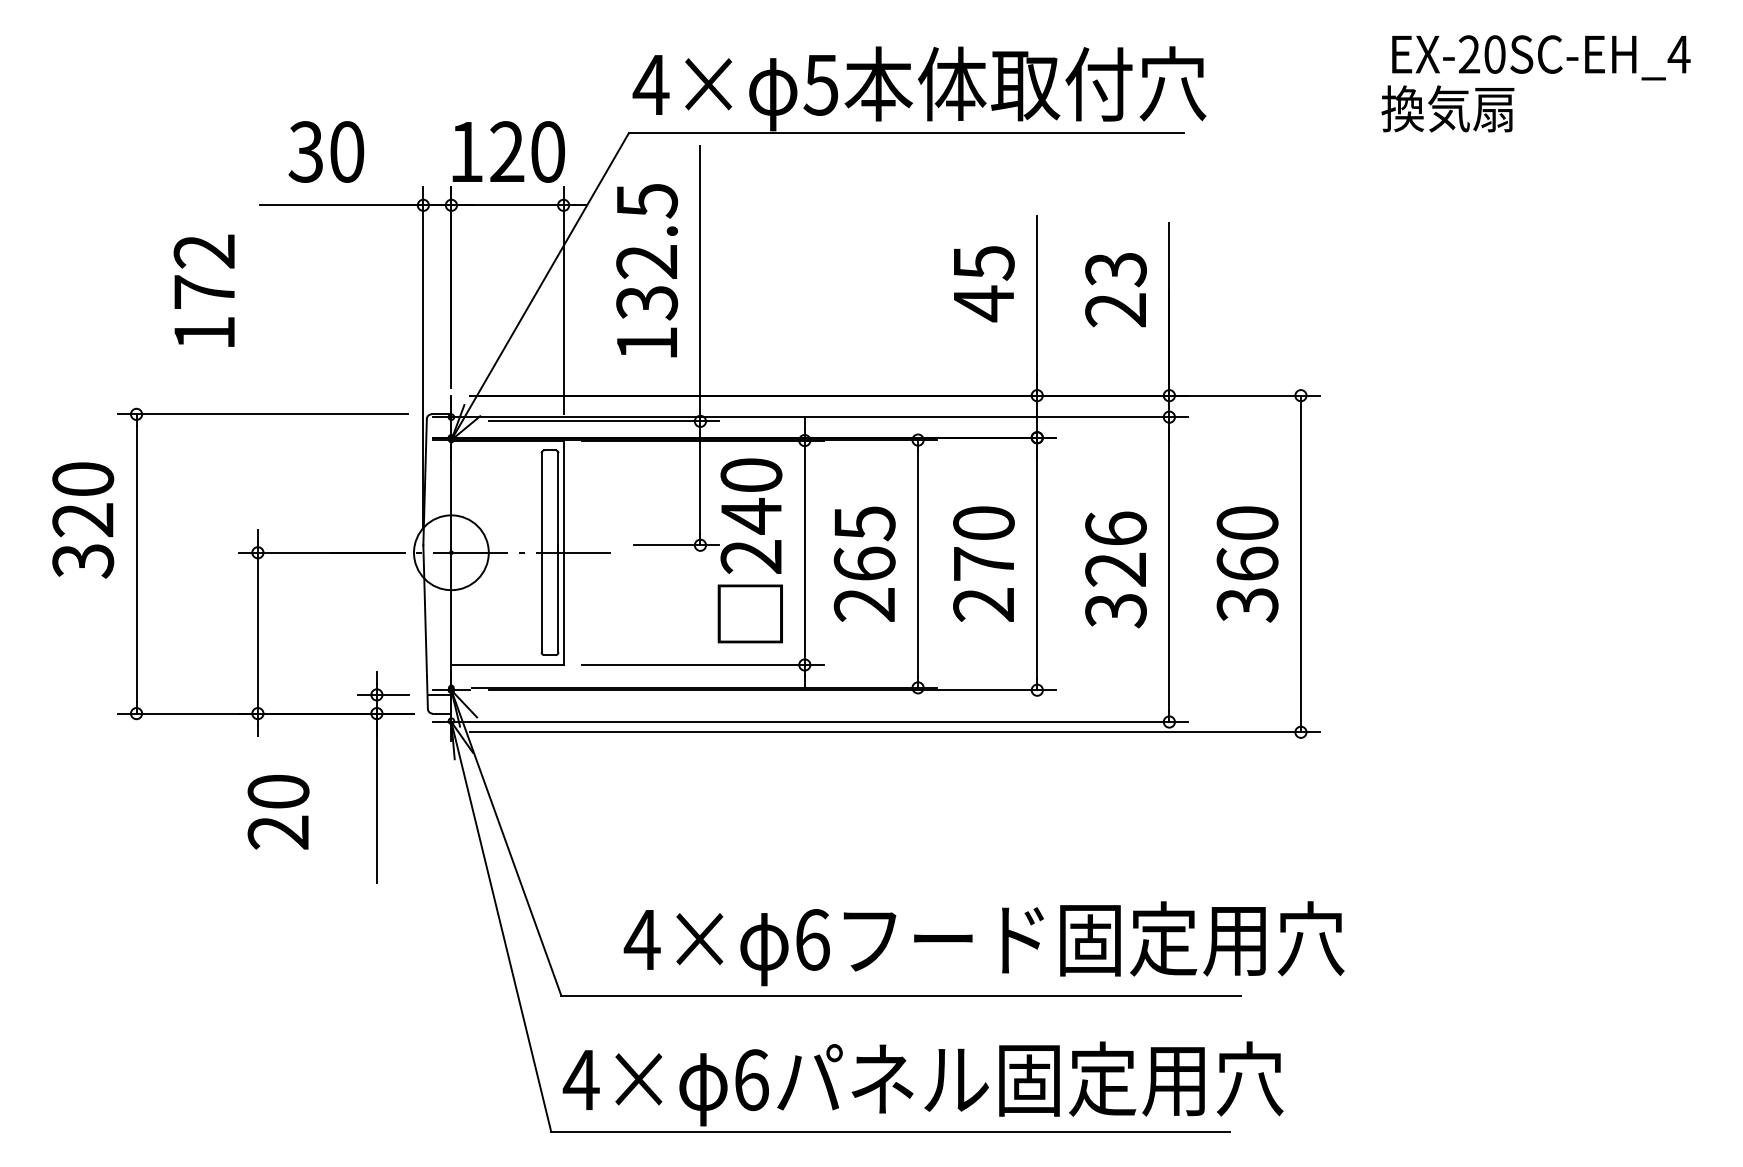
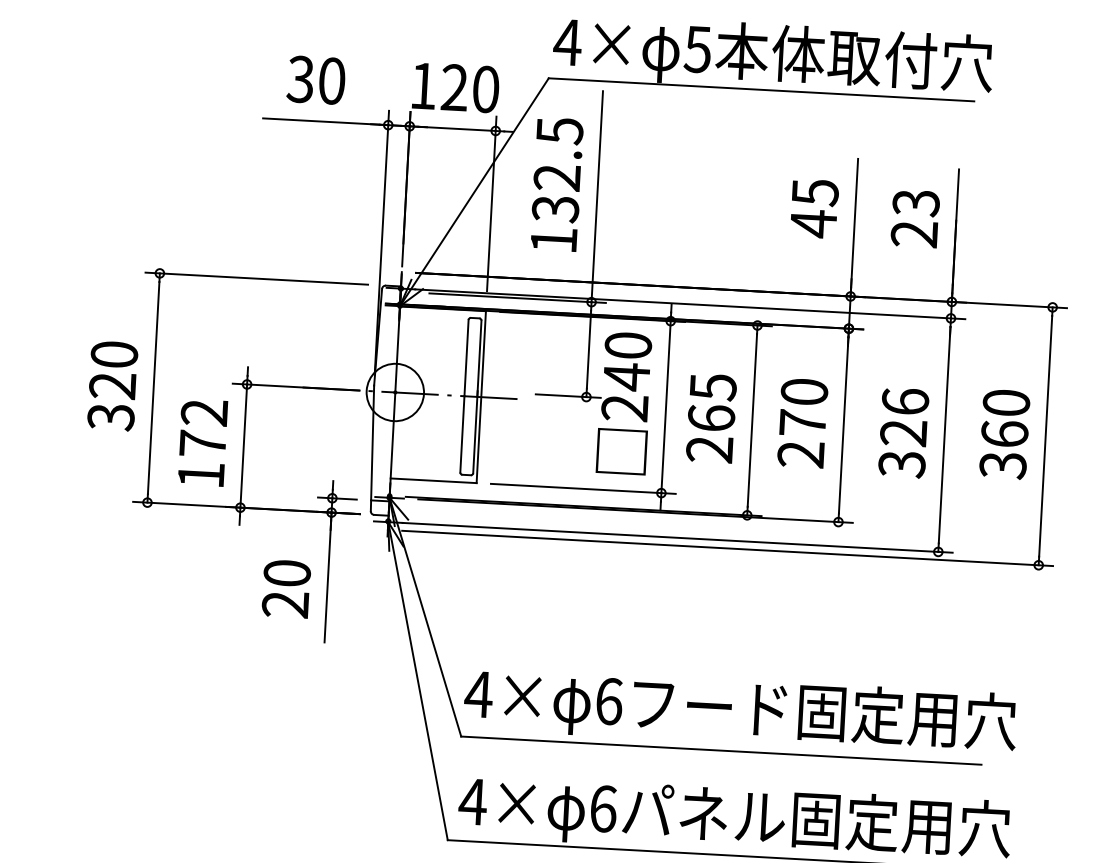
text: (203, 290) -> (202, 442), moved
text: (83, 520) -> (112, 386), moved
text: (278, 812) -> (286, 589), moved
text: (983, 943) -> (740, 711), moved

